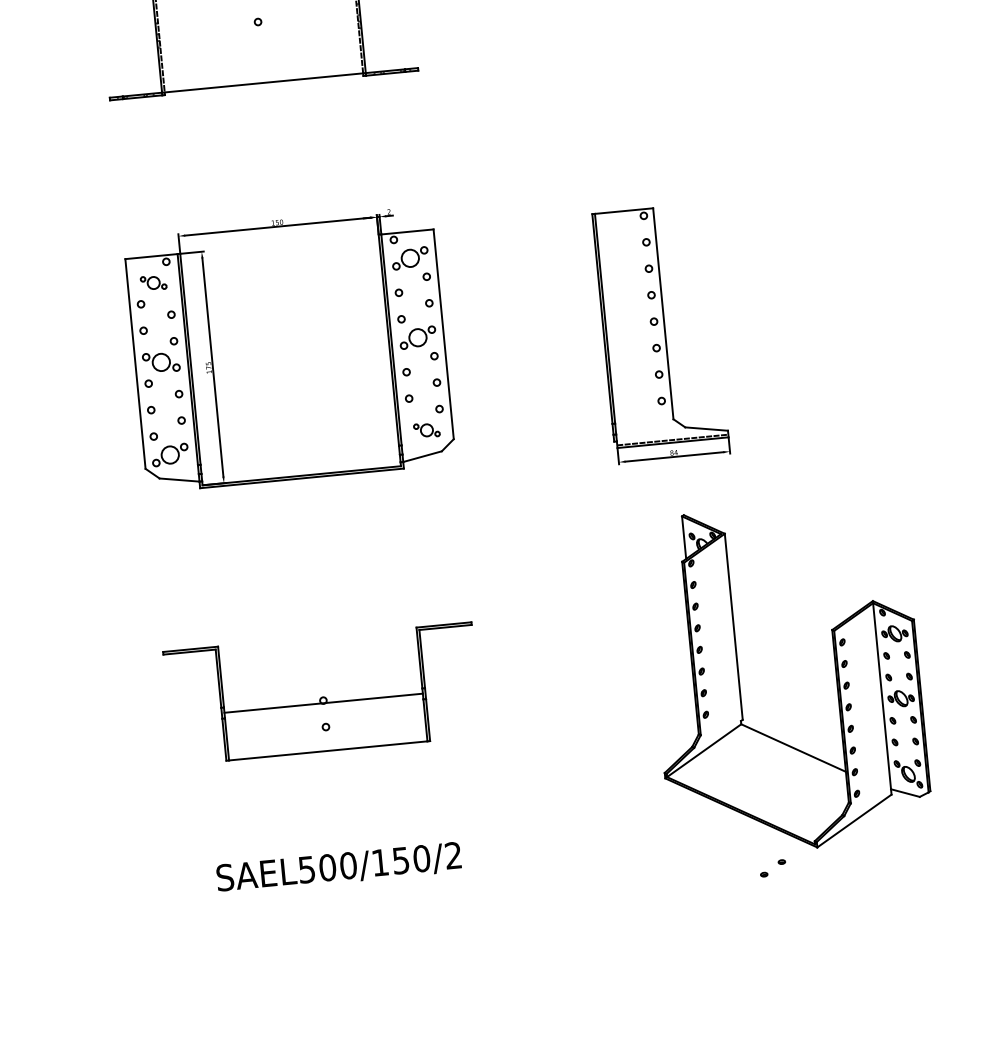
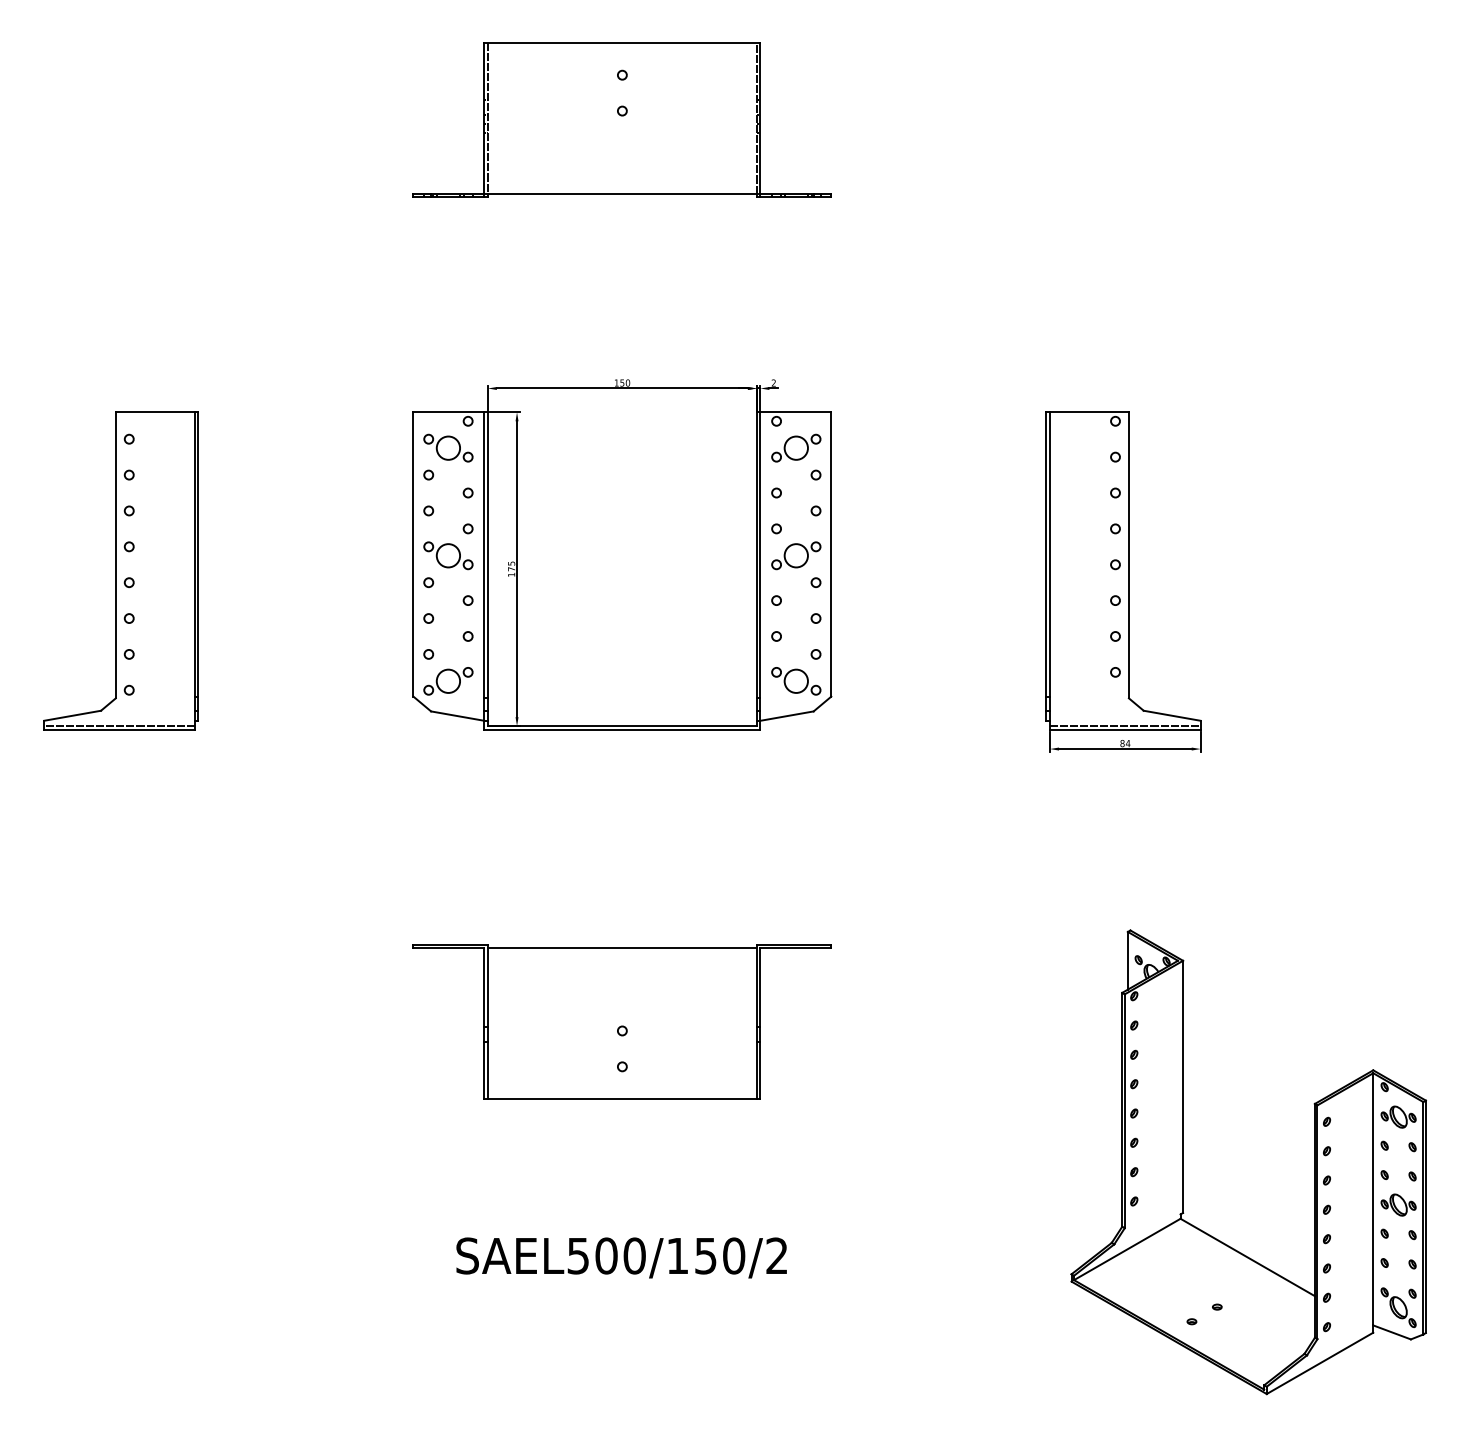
part: (153, 282) -> (448, 447), size x1.43
part: (427, 430) -> (796, 681), size x1.43
part: (739, 682) -> (1183, 1162), moved
line: (323, 703) -> (621, 948), moved

